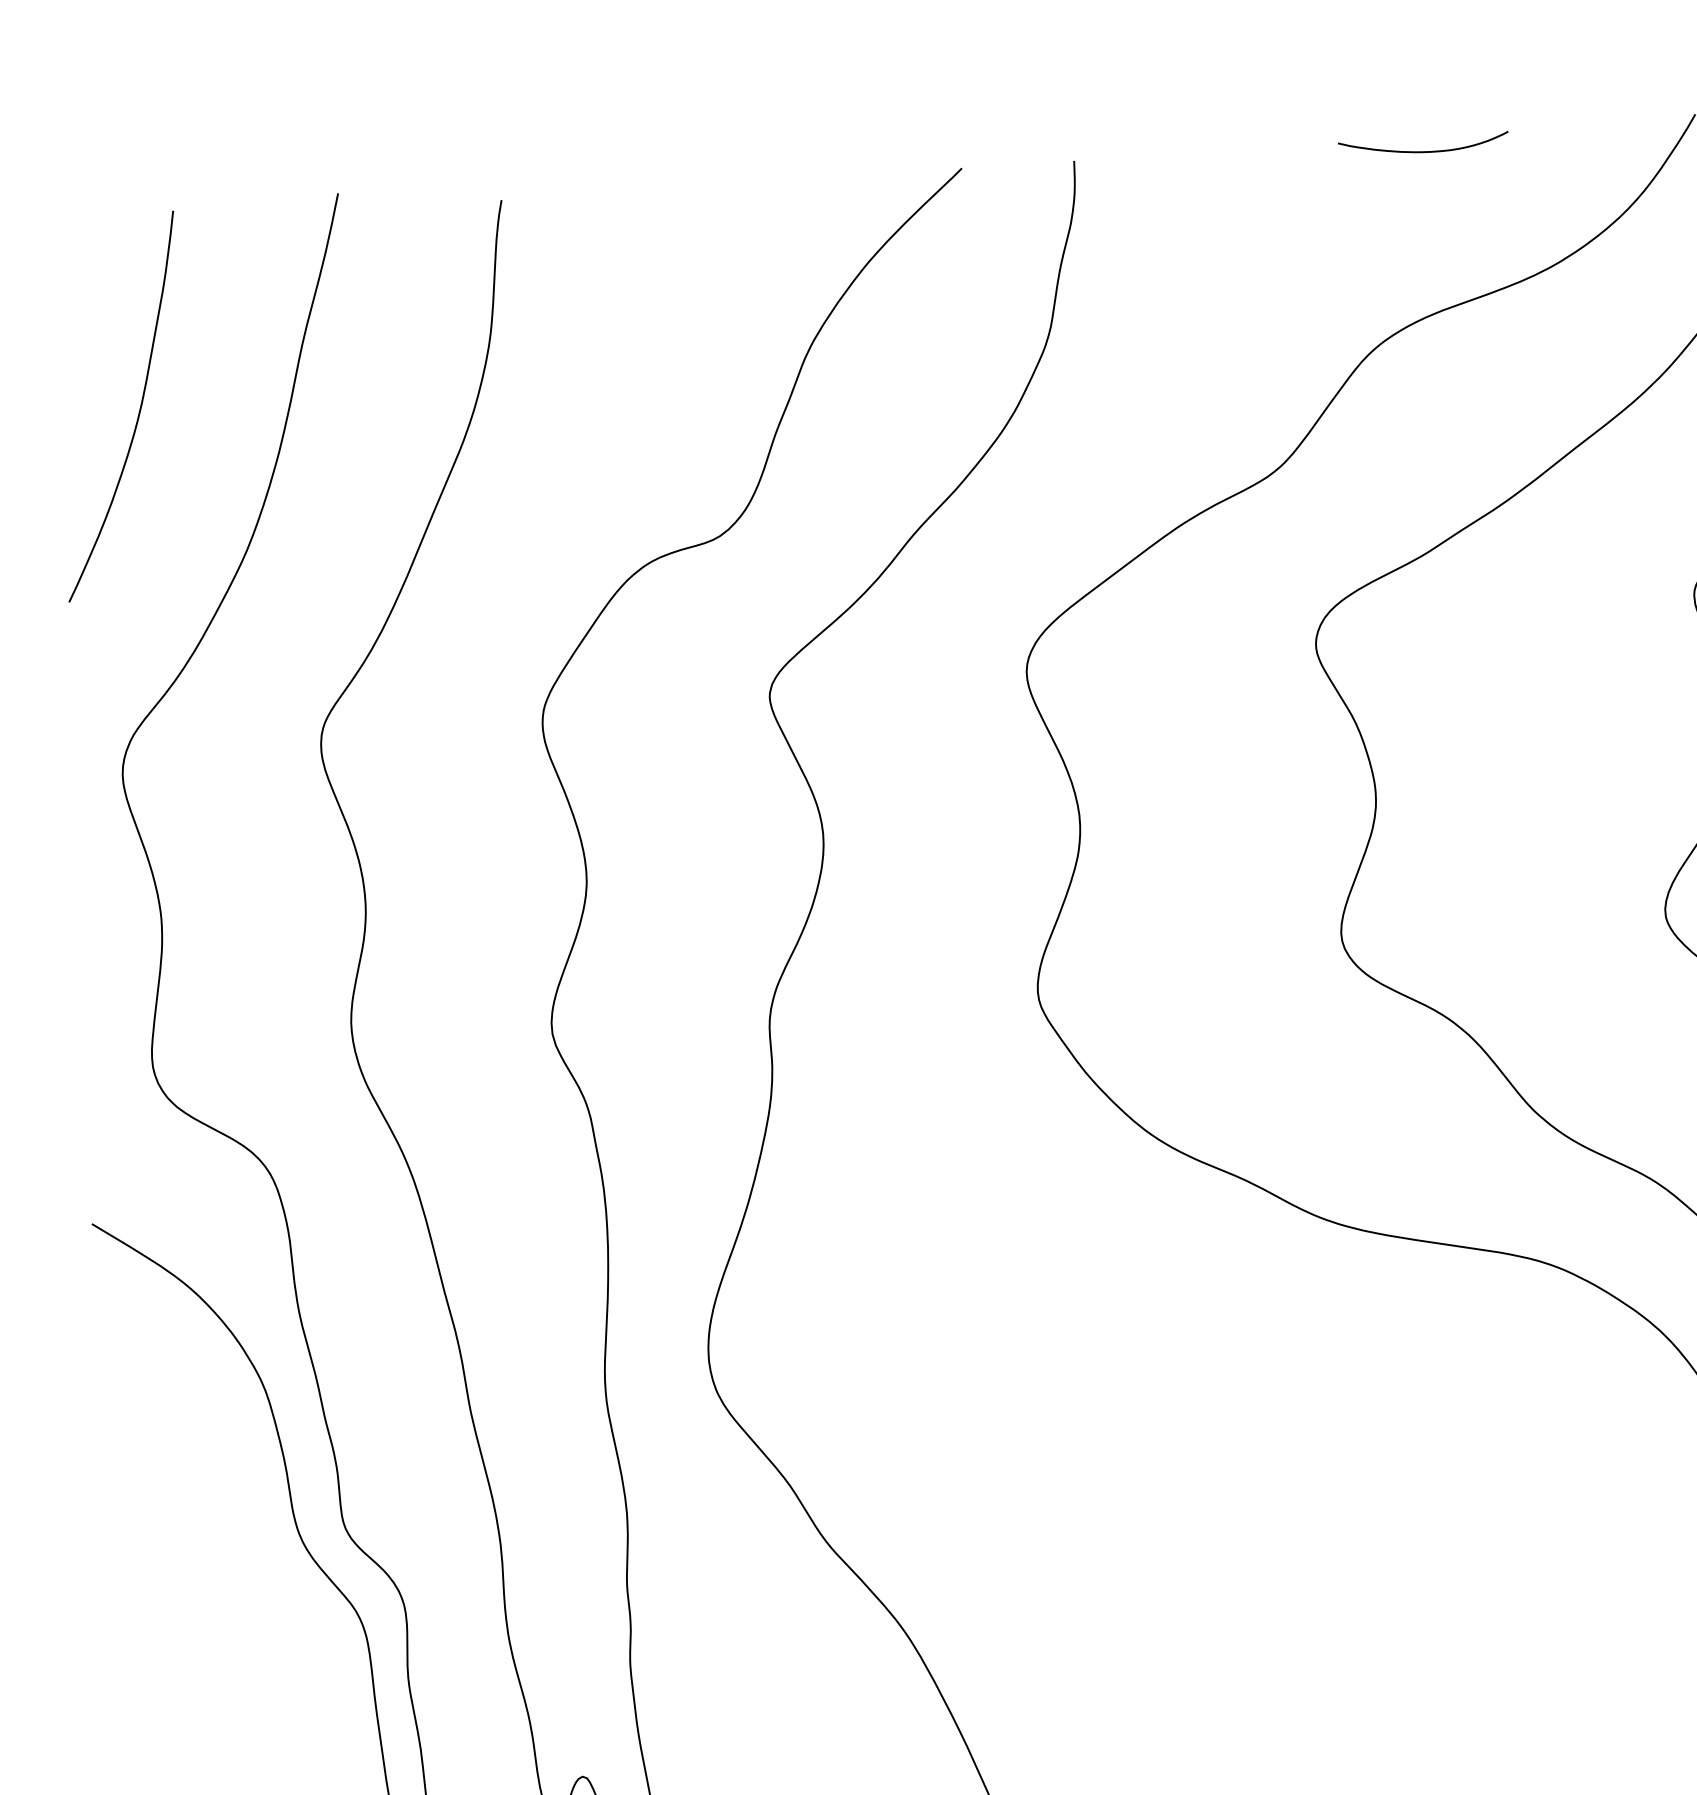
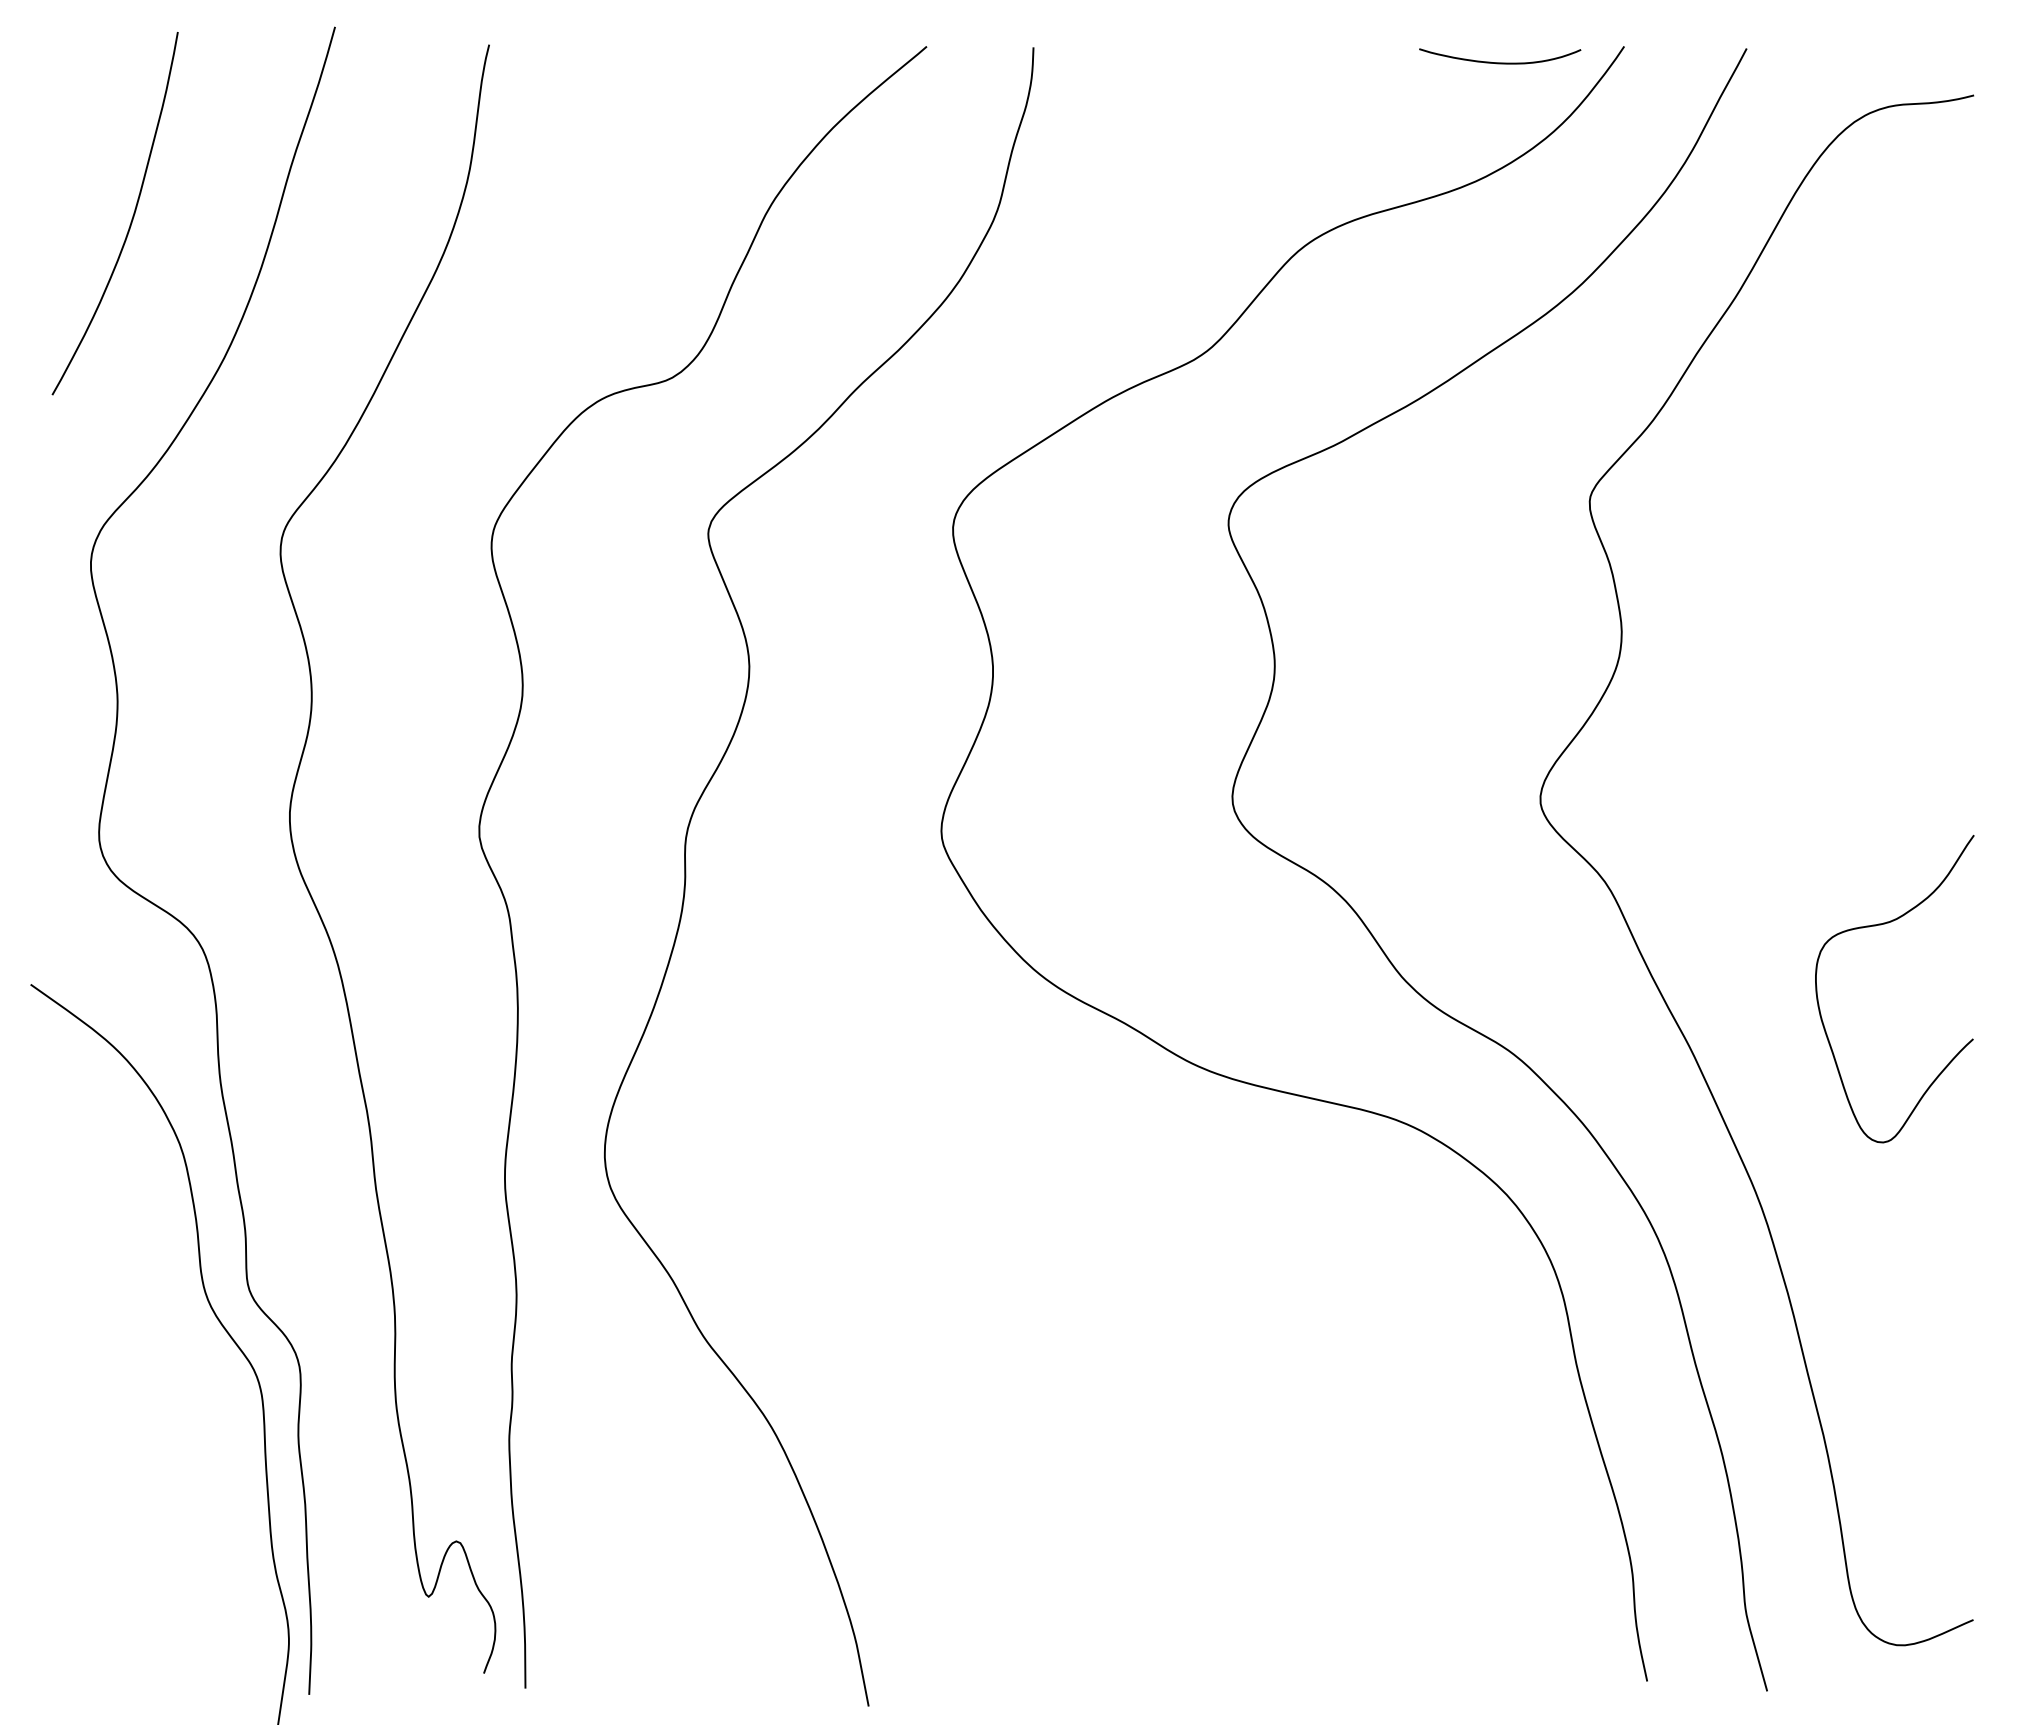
curve: (1424, 151) -> (1500, 62), moved

